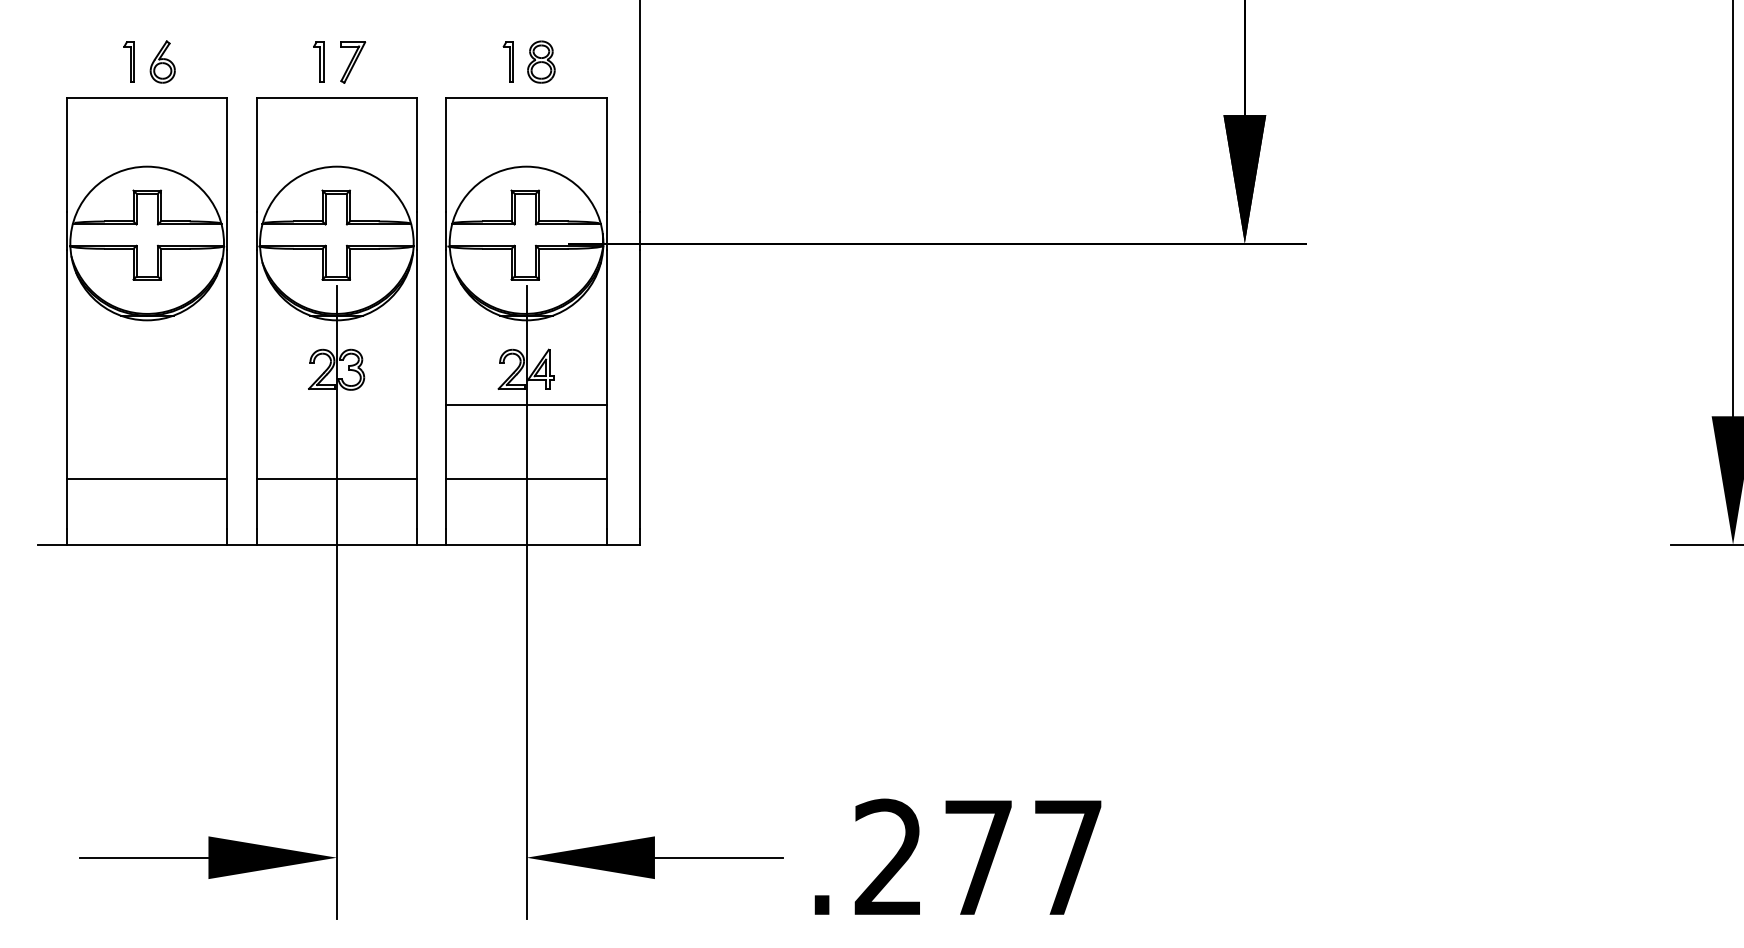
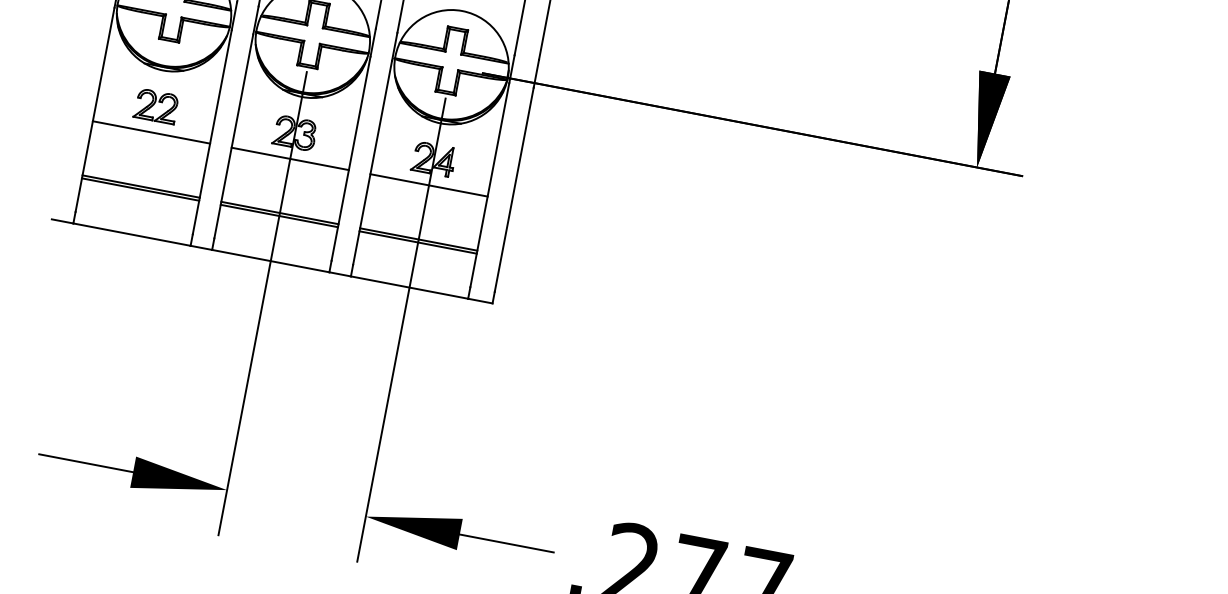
part: (146, 368) -> (156, 105), added
line: (147, 405) -> (151, 132), added
line: (336, 405) -> (289, 159), added
line: (147, 483) -> (140, 189), added
line: (336, 483) -> (279, 216), added
line: (526, 483) -> (418, 242), added

